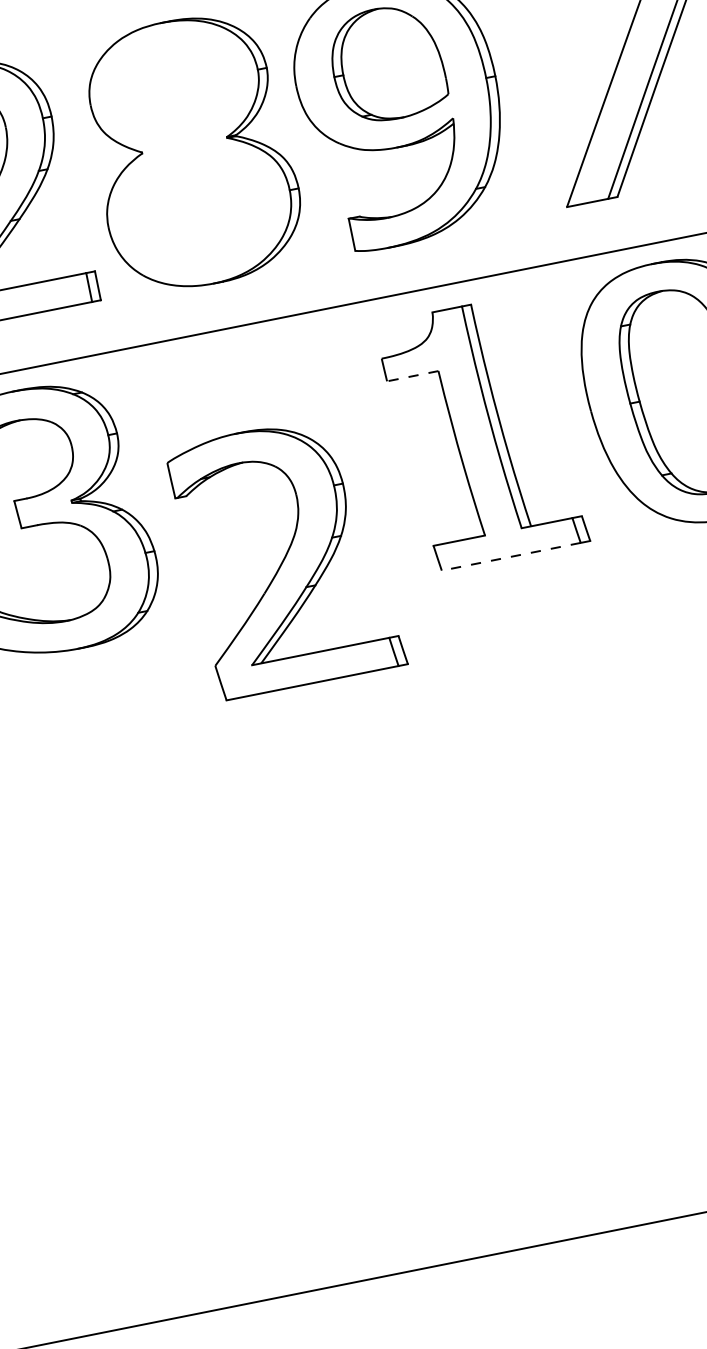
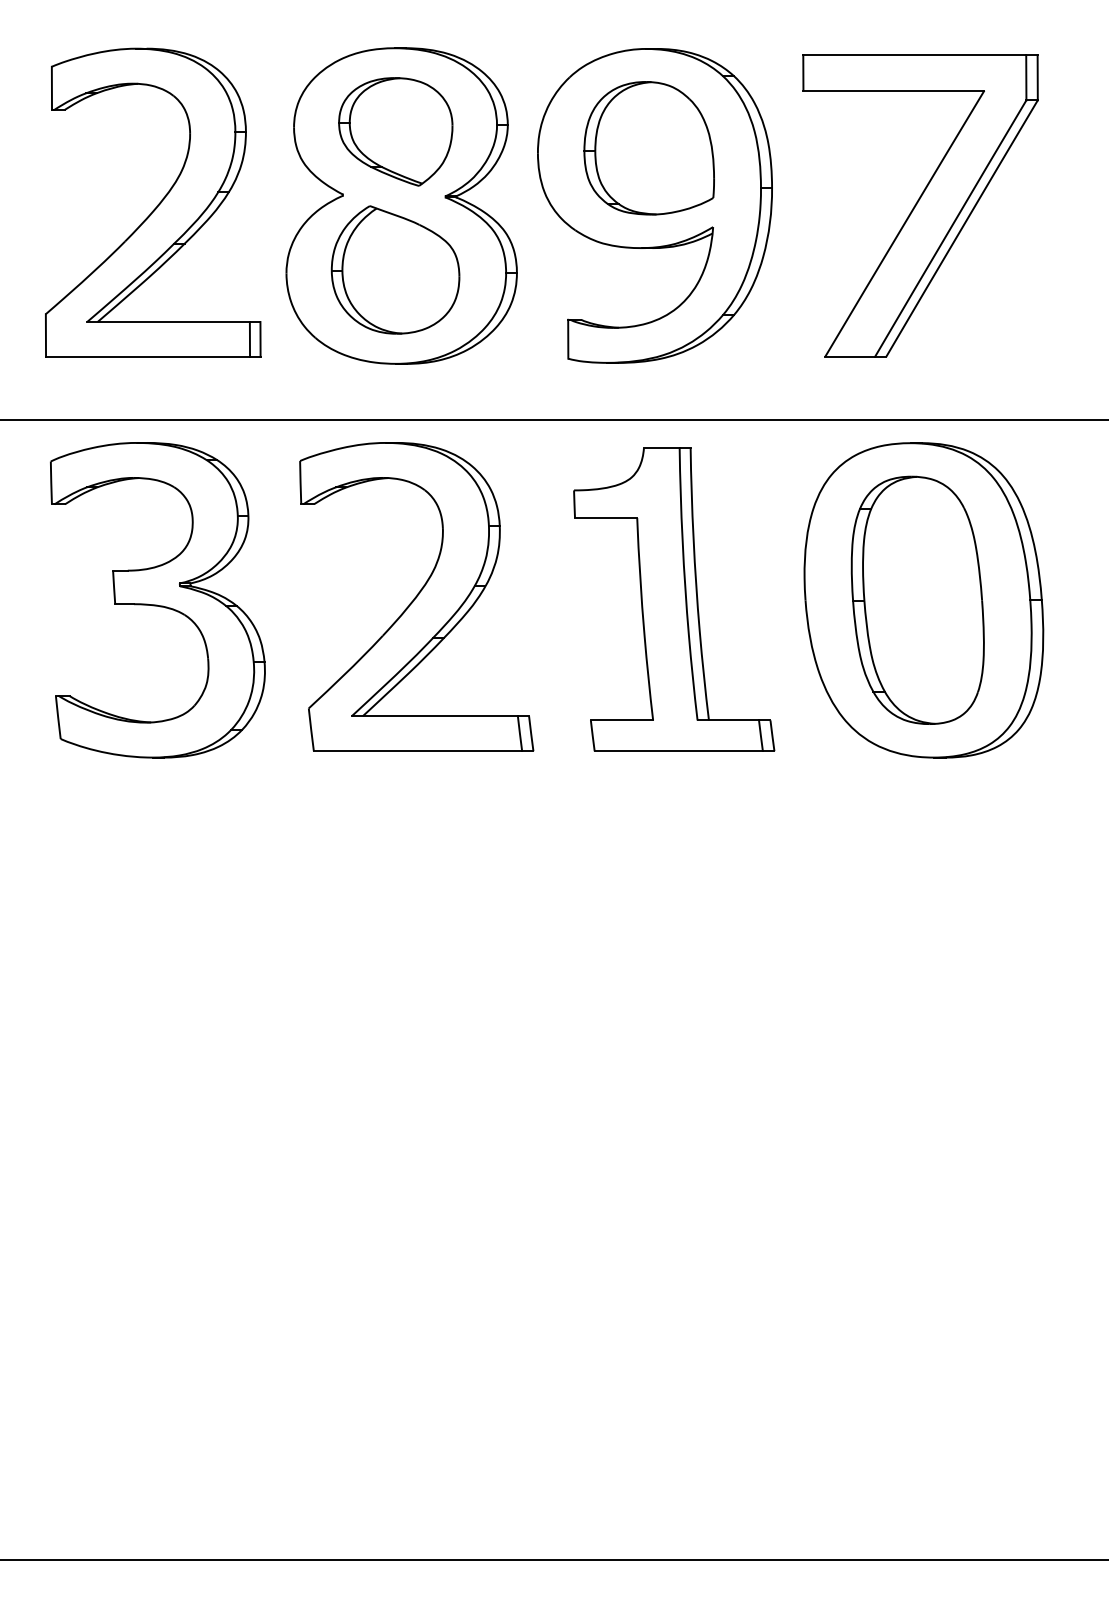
part: (175, 91) -> (395, 131), added
part: (197, 205) -> (395, 269), added
line: (412, 376) -> (605, 518), dashed -> solid
part: (285, 555) -> (416, 596), moved
line: (511, 557) -> (678, 751), dashed -> solid

